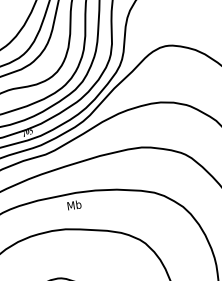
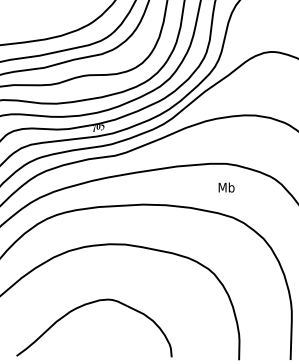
text: (74, 205) -> (226, 187), moved

